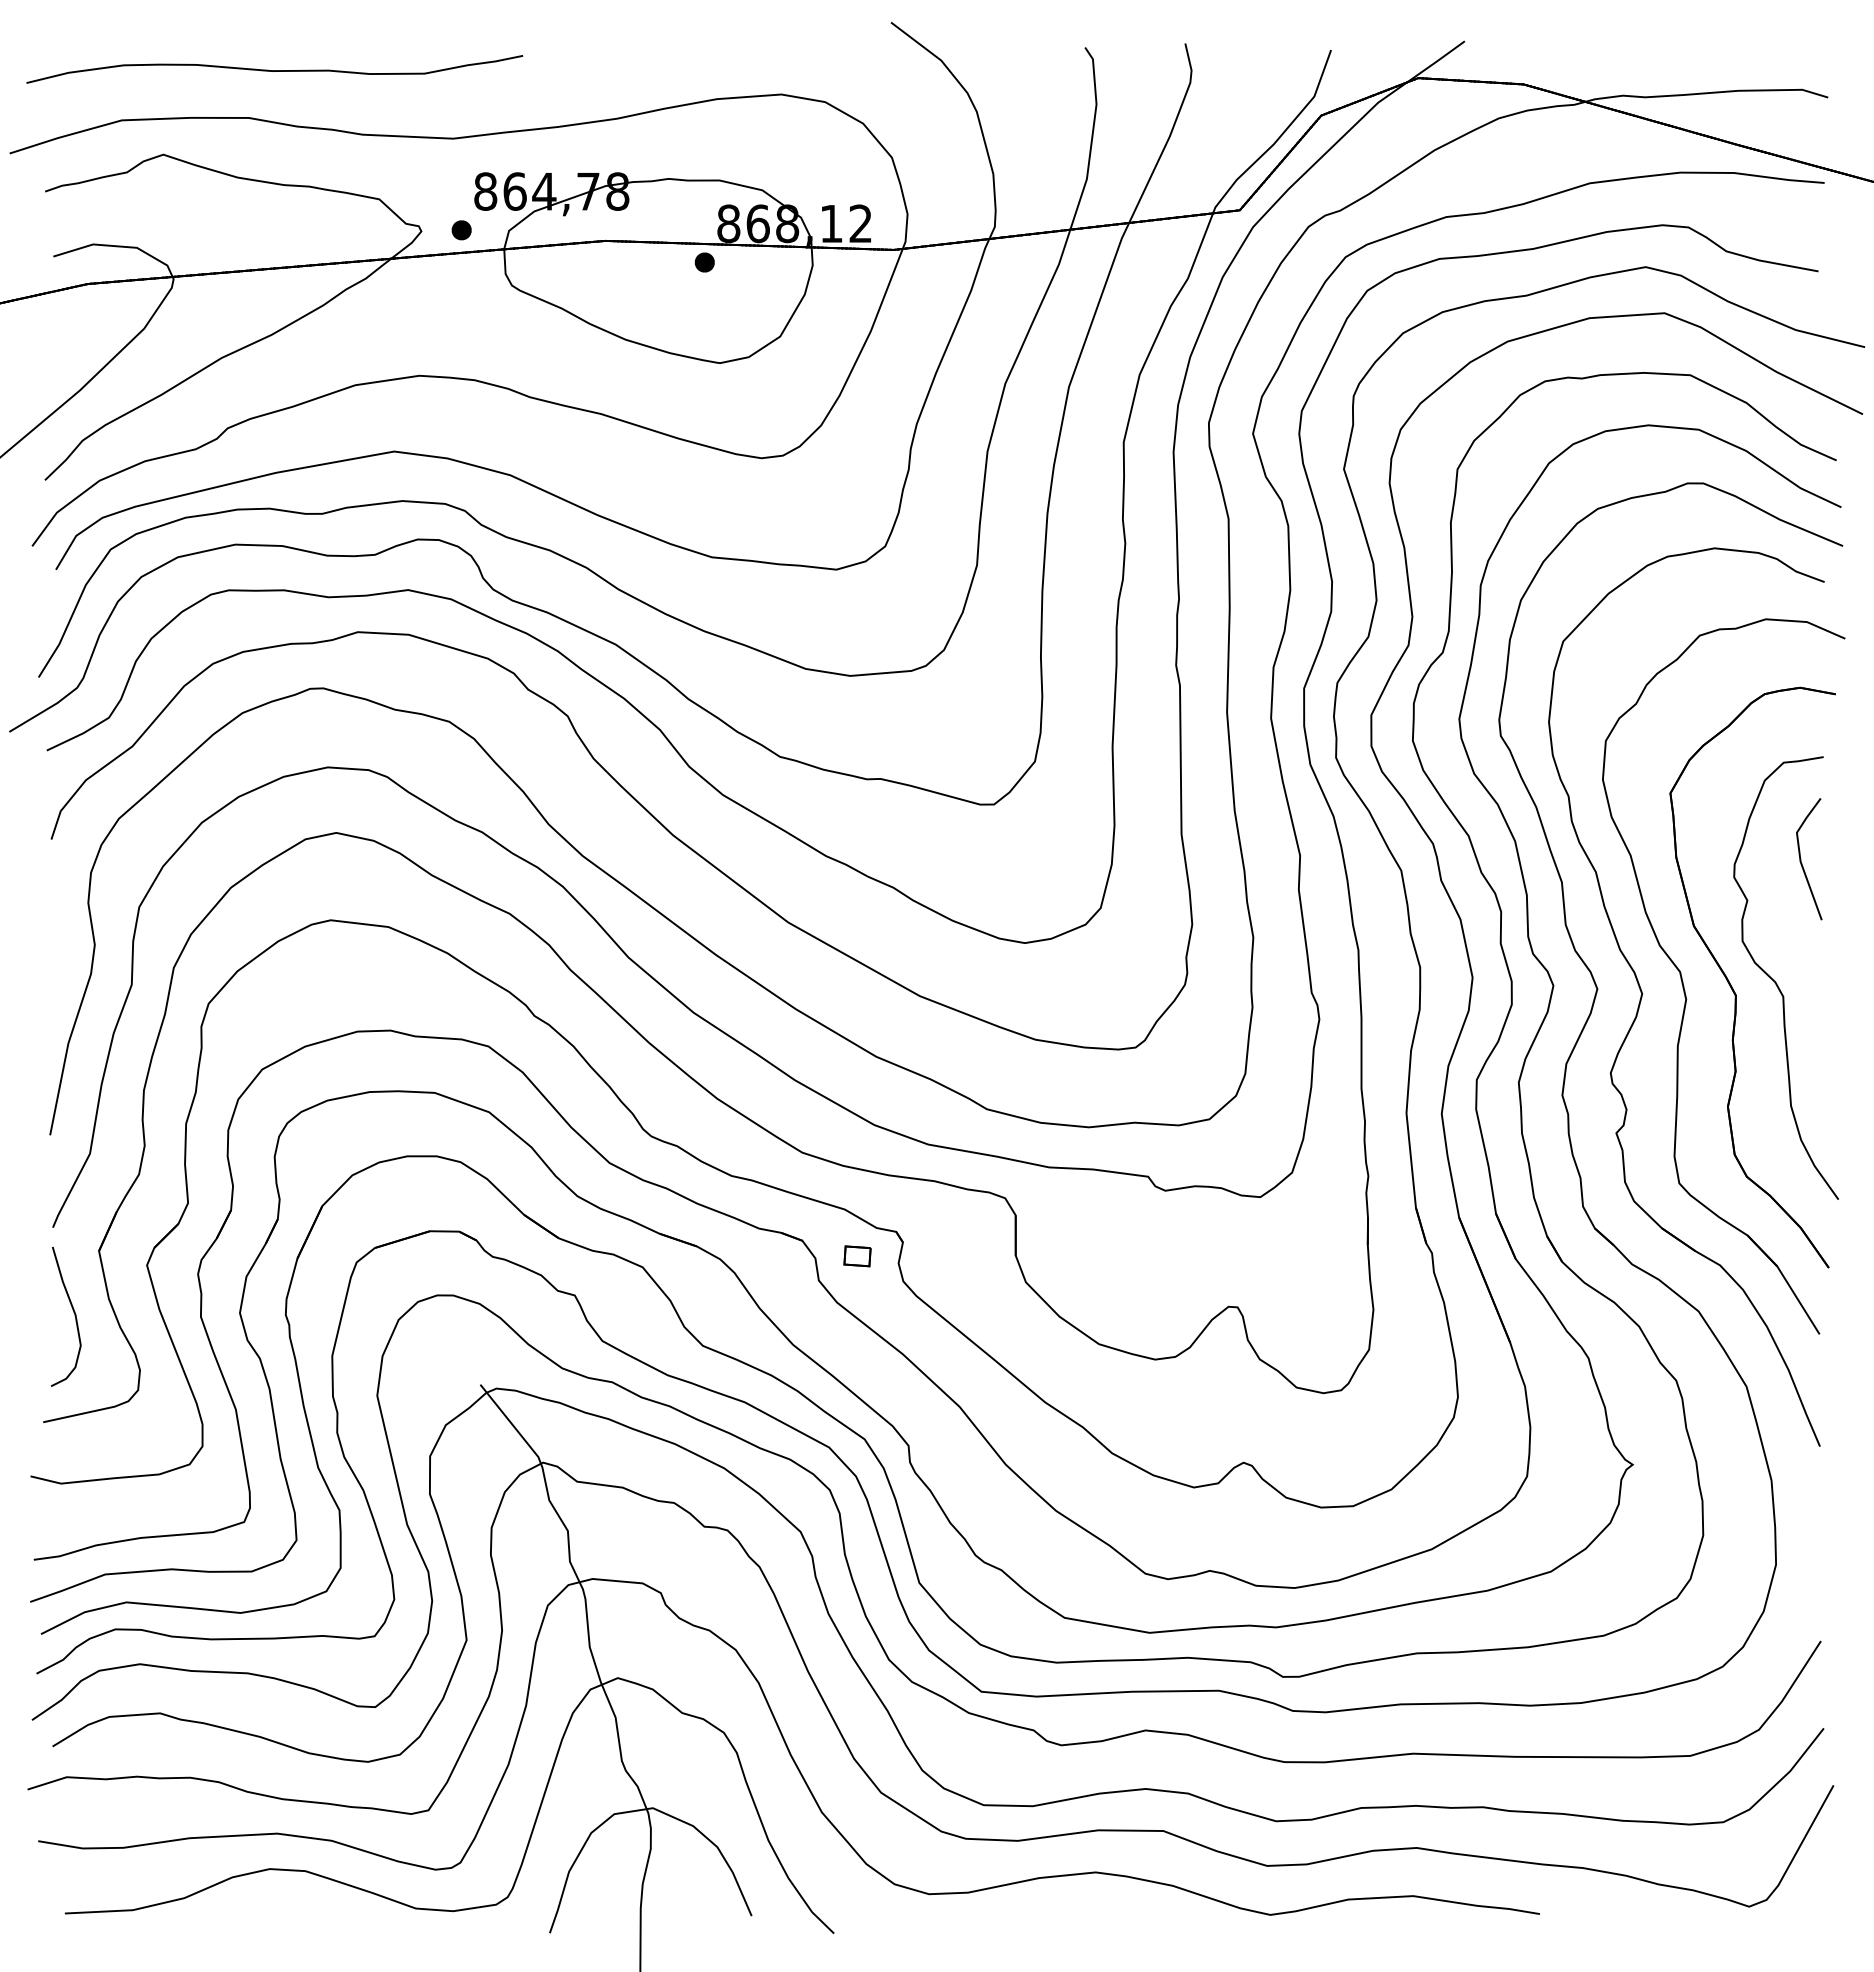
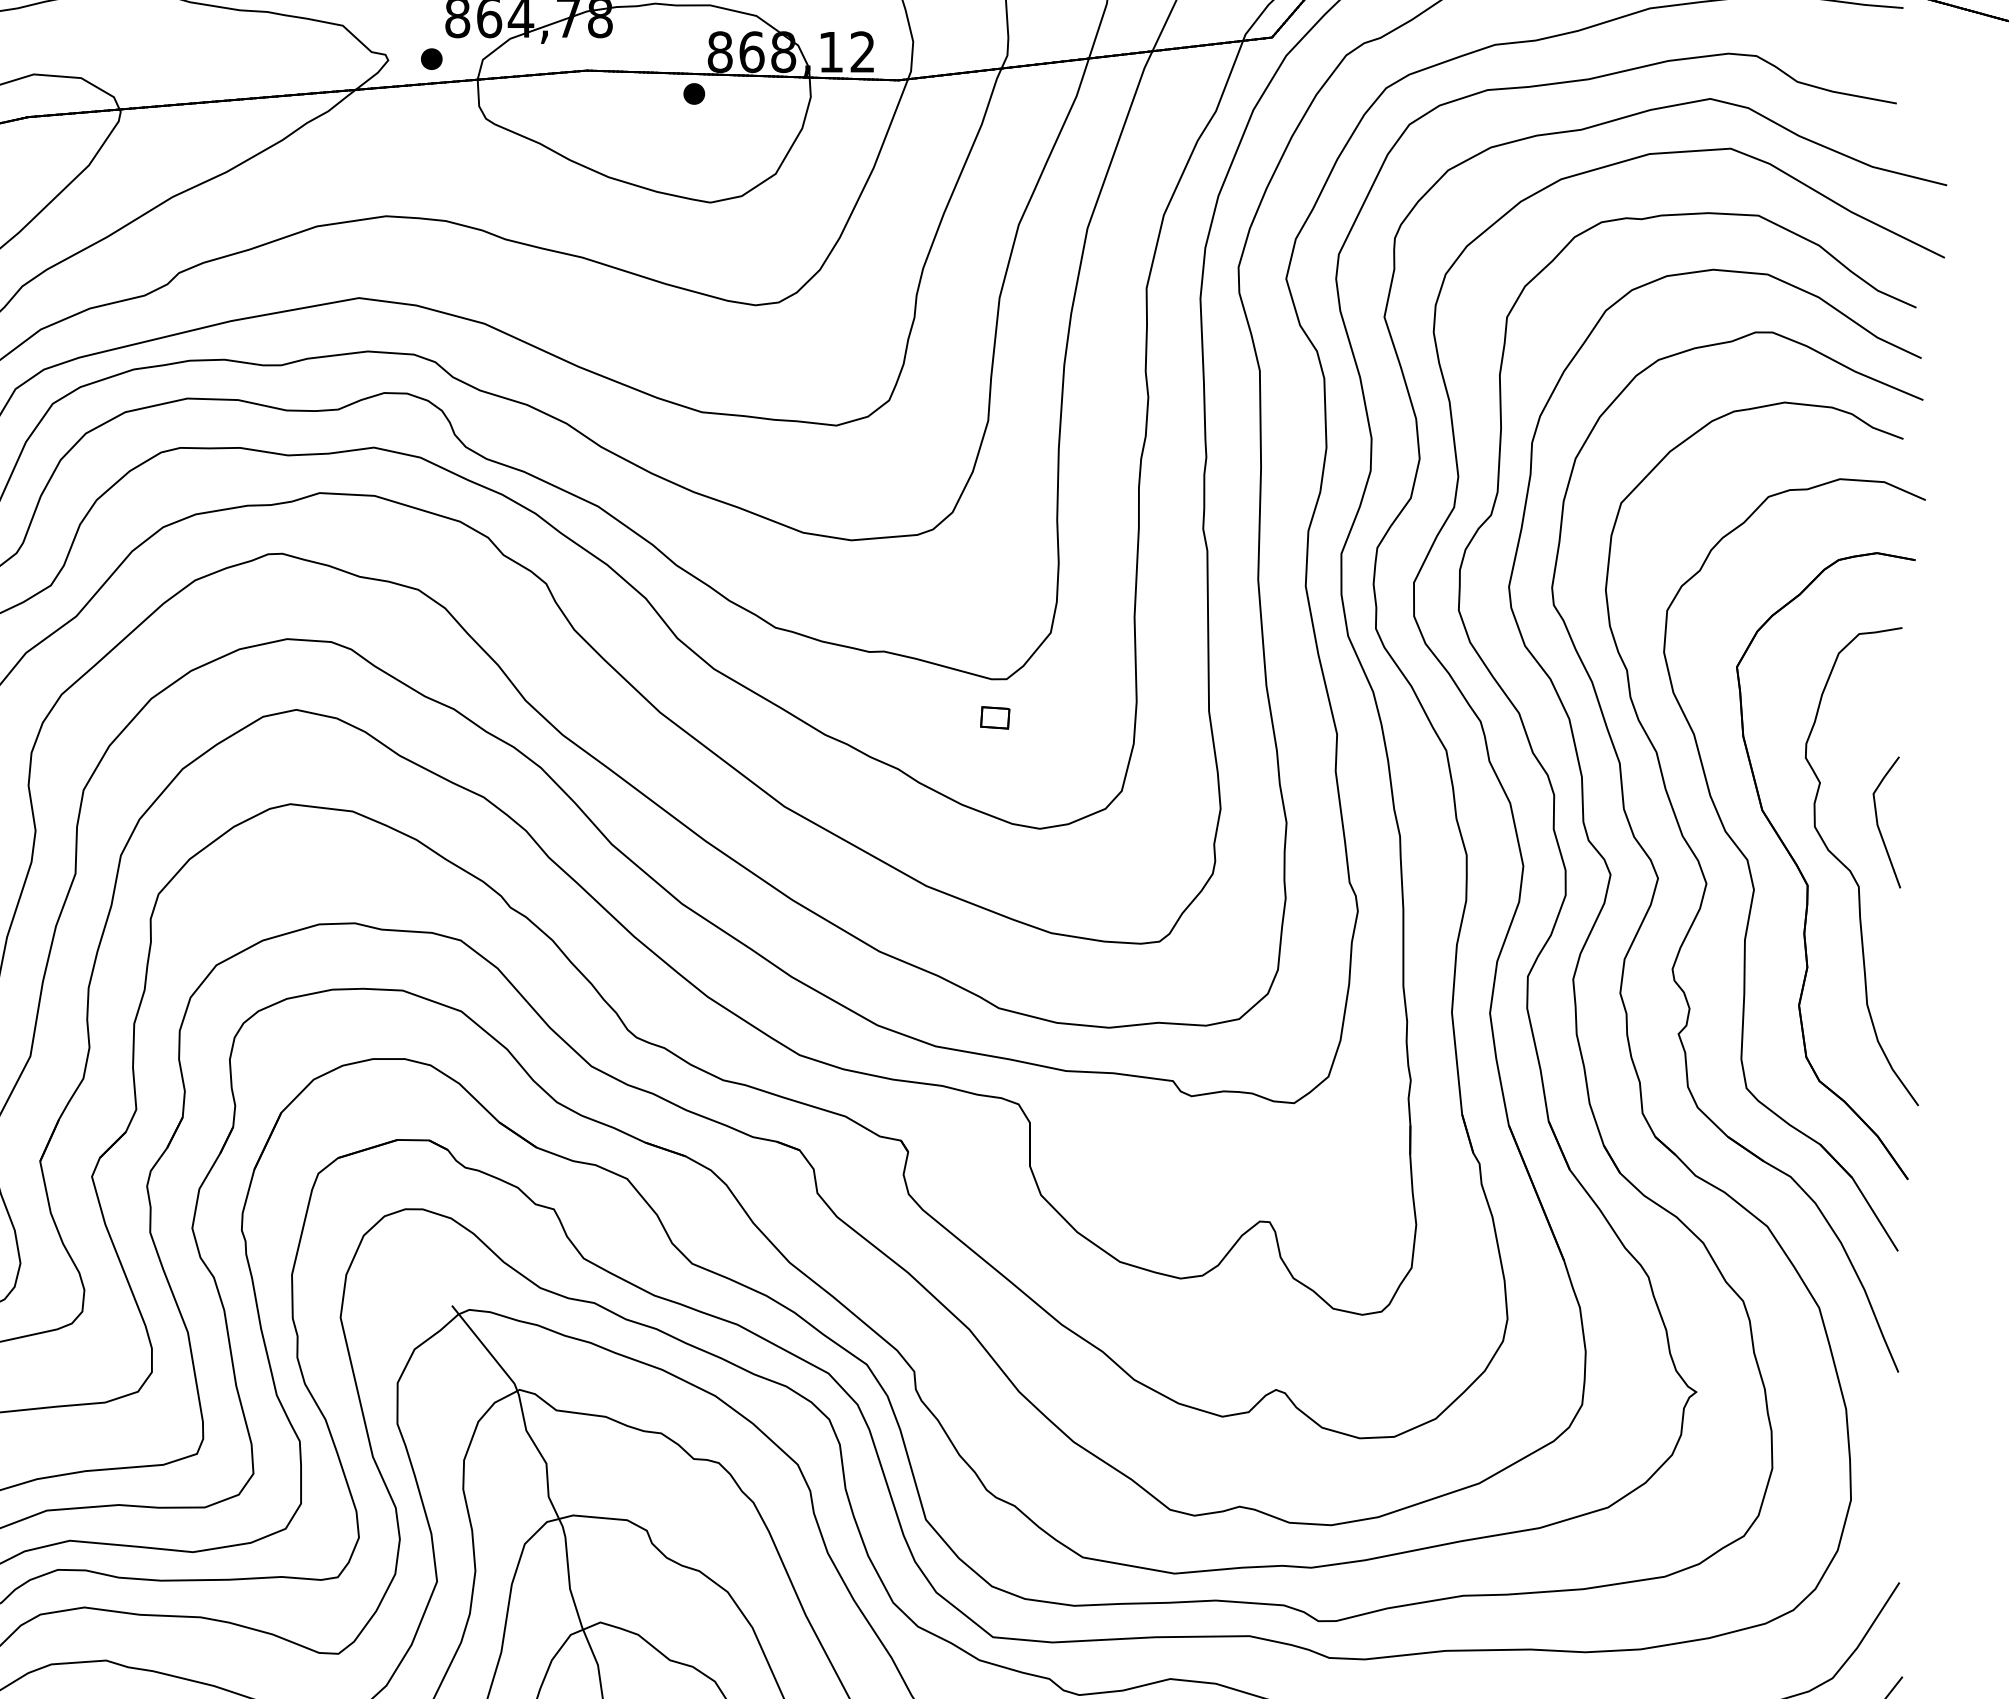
part: (1801, 859) -> (1878, 822), moved
part: (857, 1256) -> (995, 718), moved

